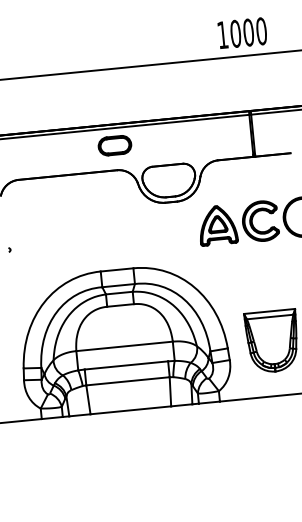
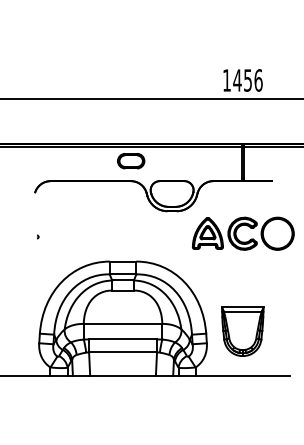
text: (248, 32) -> (247, 80), 1000 -> 1456

